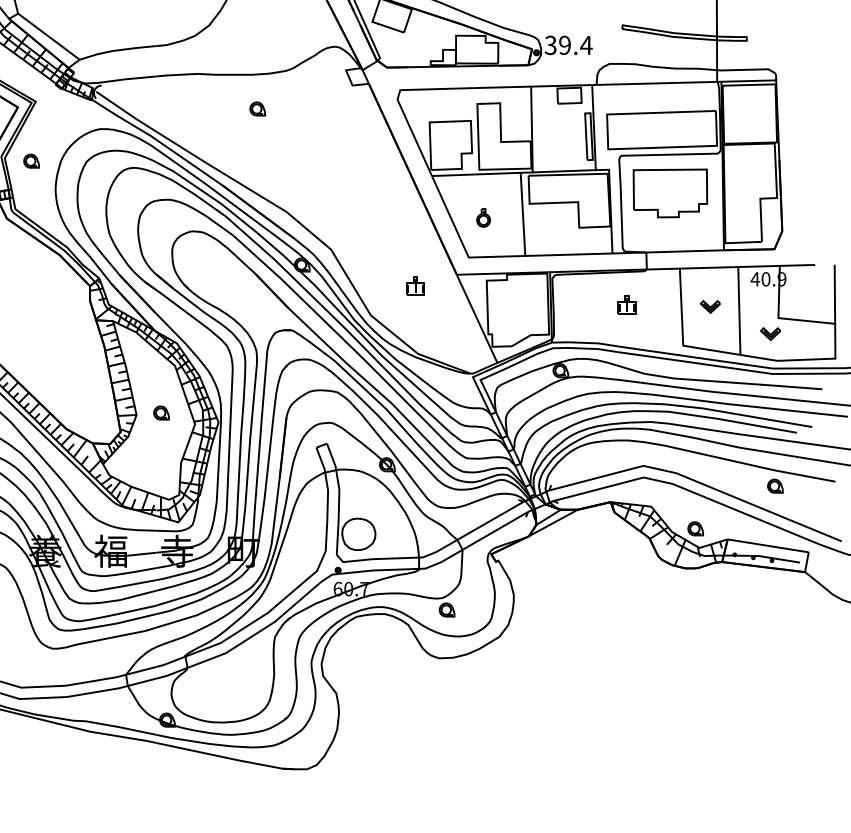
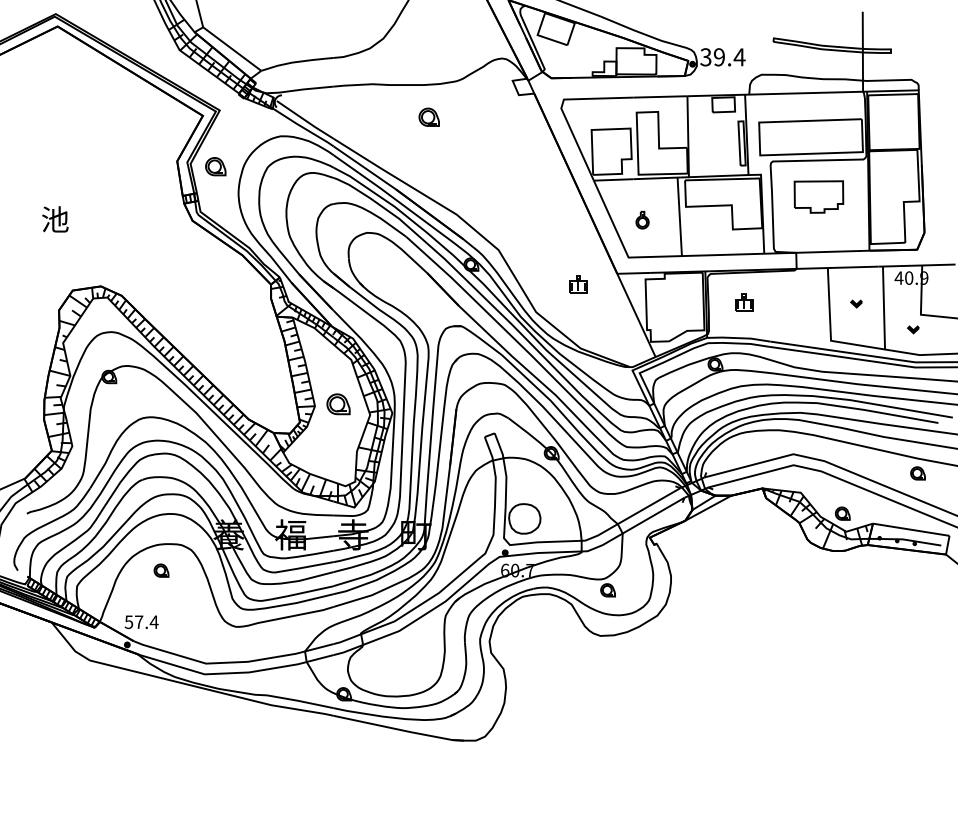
part: (257, 109) -> (429, 117), size x1.4
part: (31, 161) -> (215, 166), size x1.4
part: (669, 192) -> (818, 196), size x0.7
part: (627, 305) -> (744, 302), moved
part: (710, 306) -> (856, 303), size x0.6
part: (770, 333) -> (913, 329), size x0.6
part: (161, 413) -> (338, 404), size x1.6

